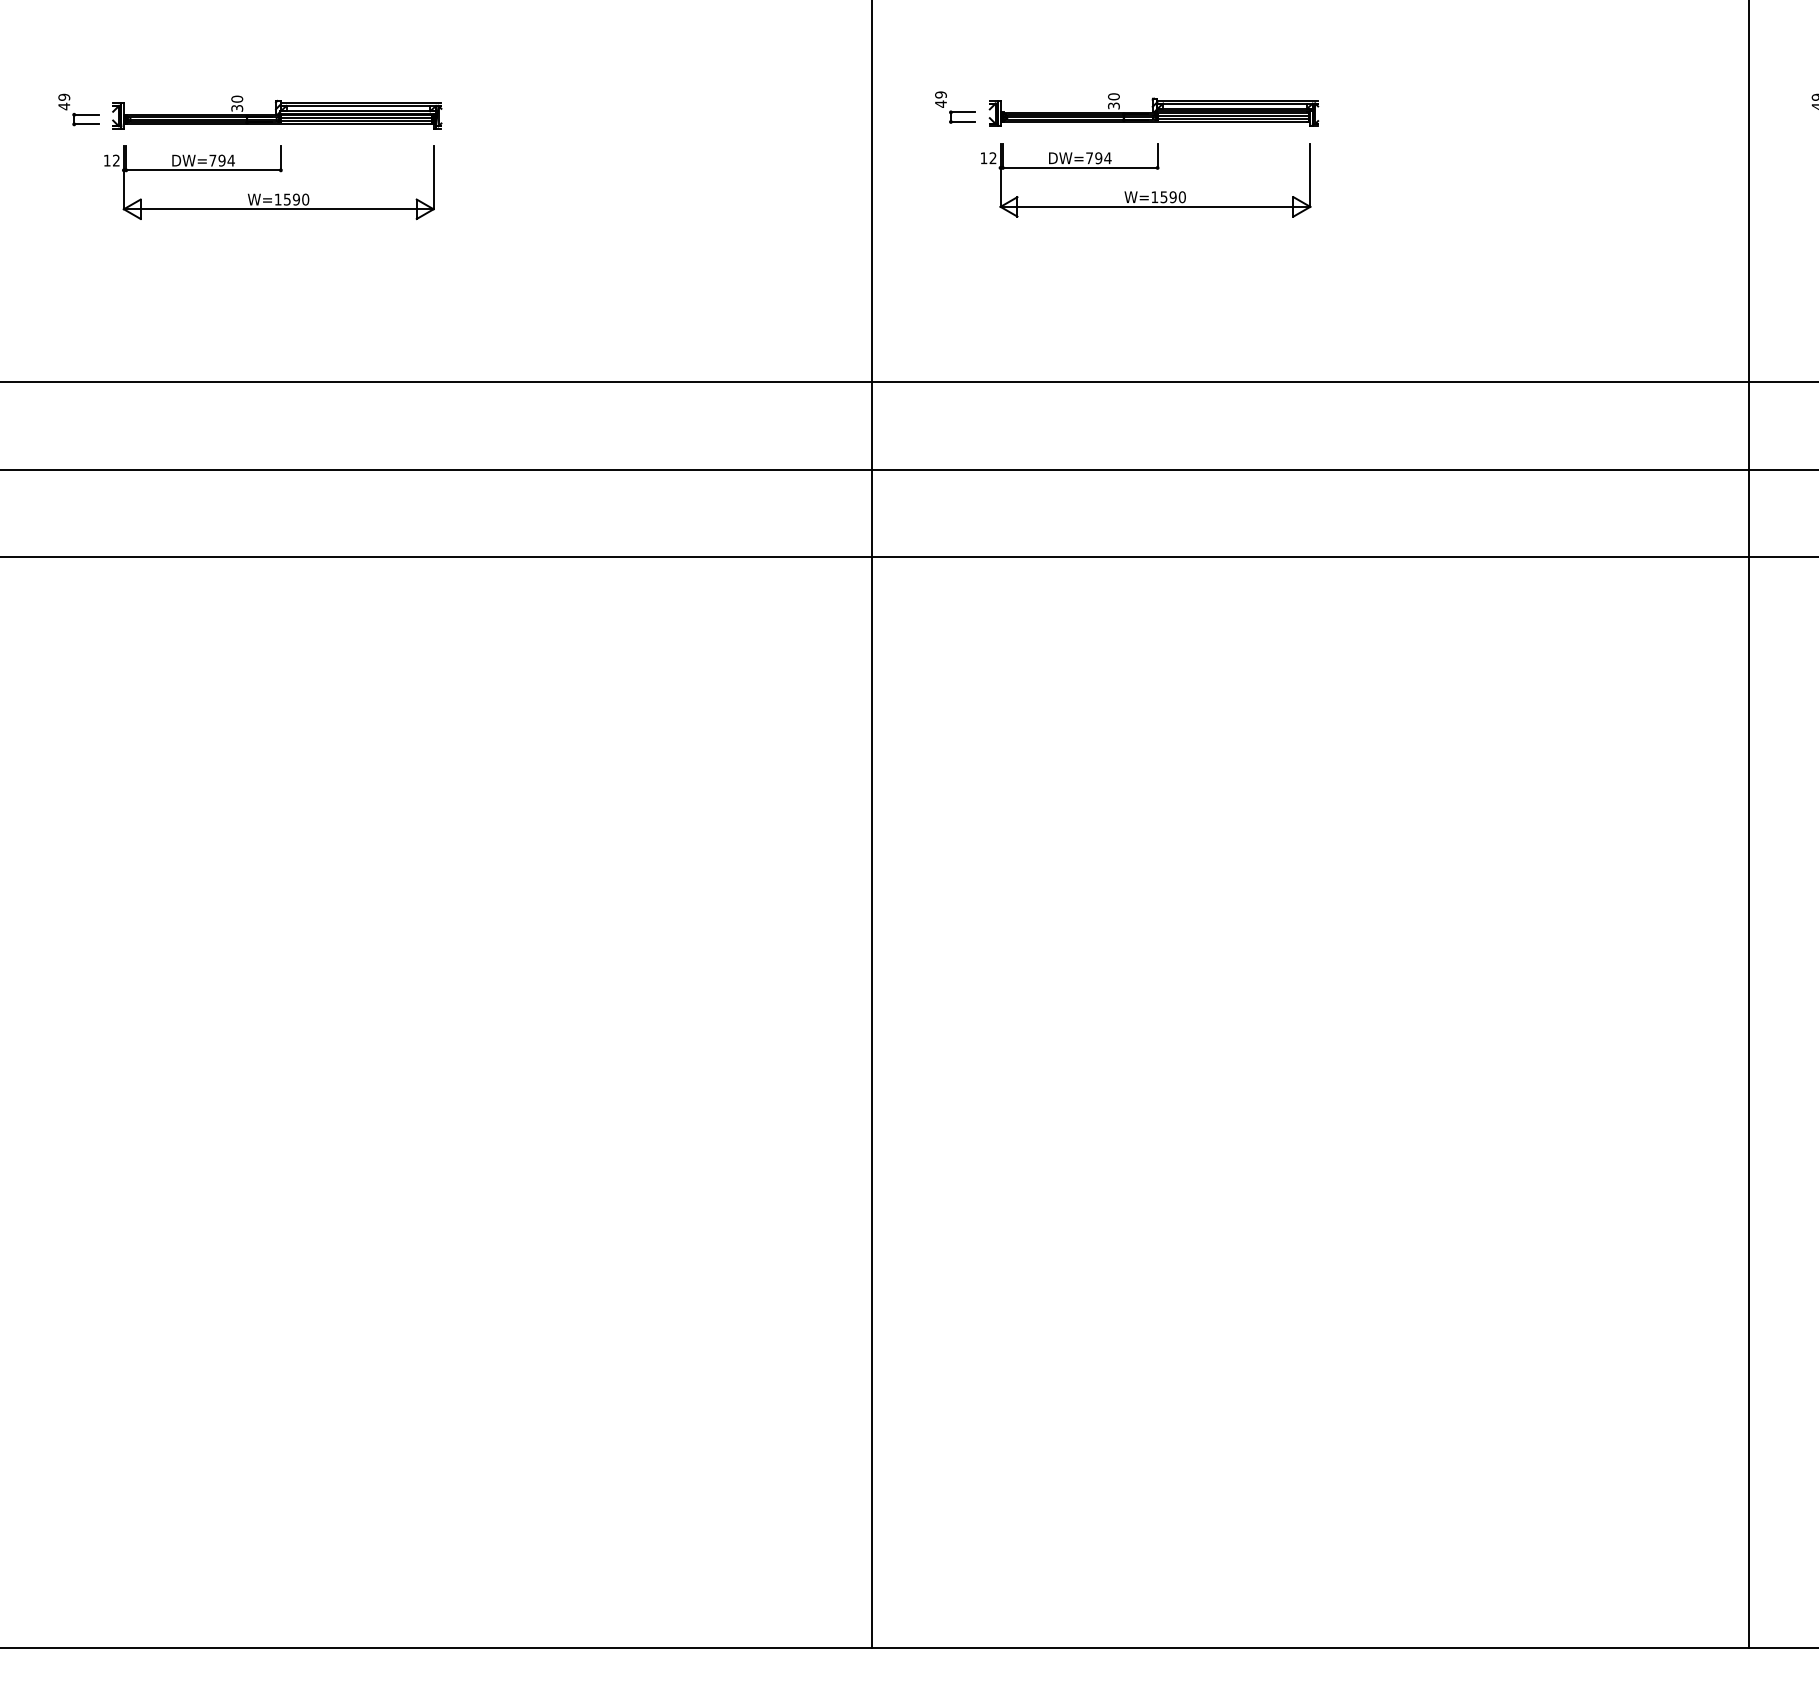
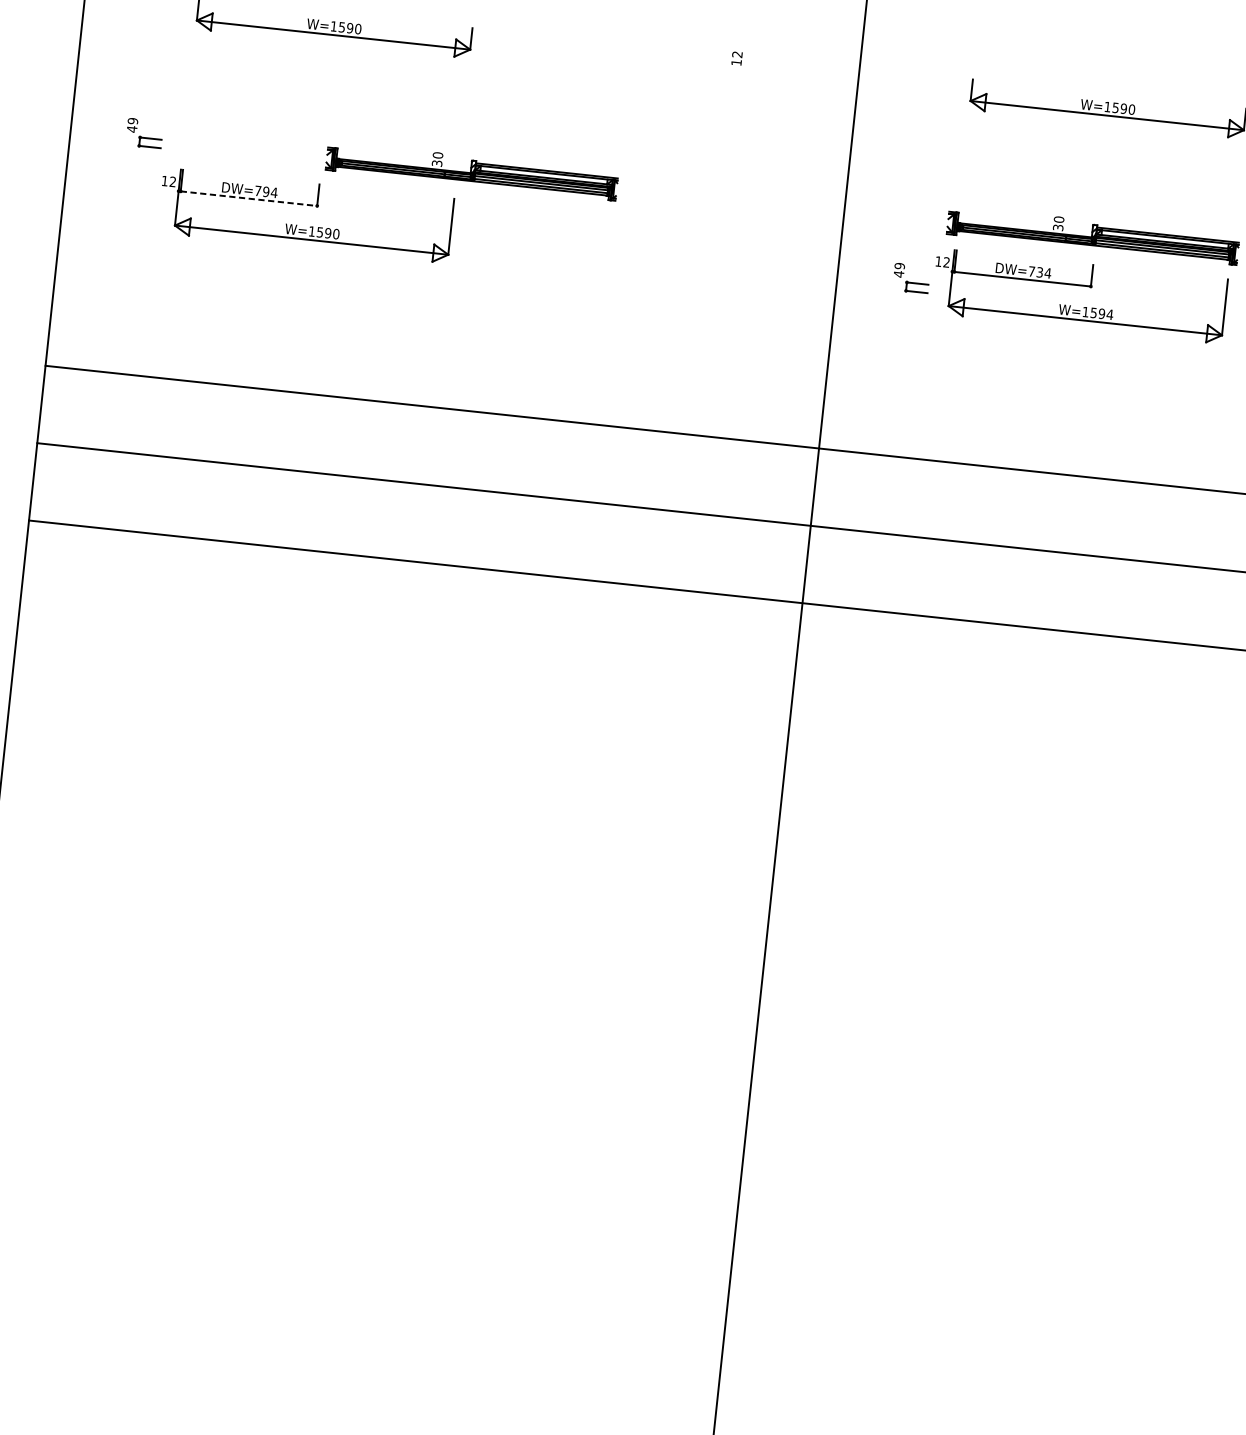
part: (955, 107) -> (911, 278), moved
part: (277, 112) -> (472, 170), moved
text: (1098, 158) -> (1039, 272), DW=794 -> DW=734
line: (204, 170) -> (249, 198), solid -> dashed
text: (1182, 197) -> (1110, 314), W=1590 -> W=1594

